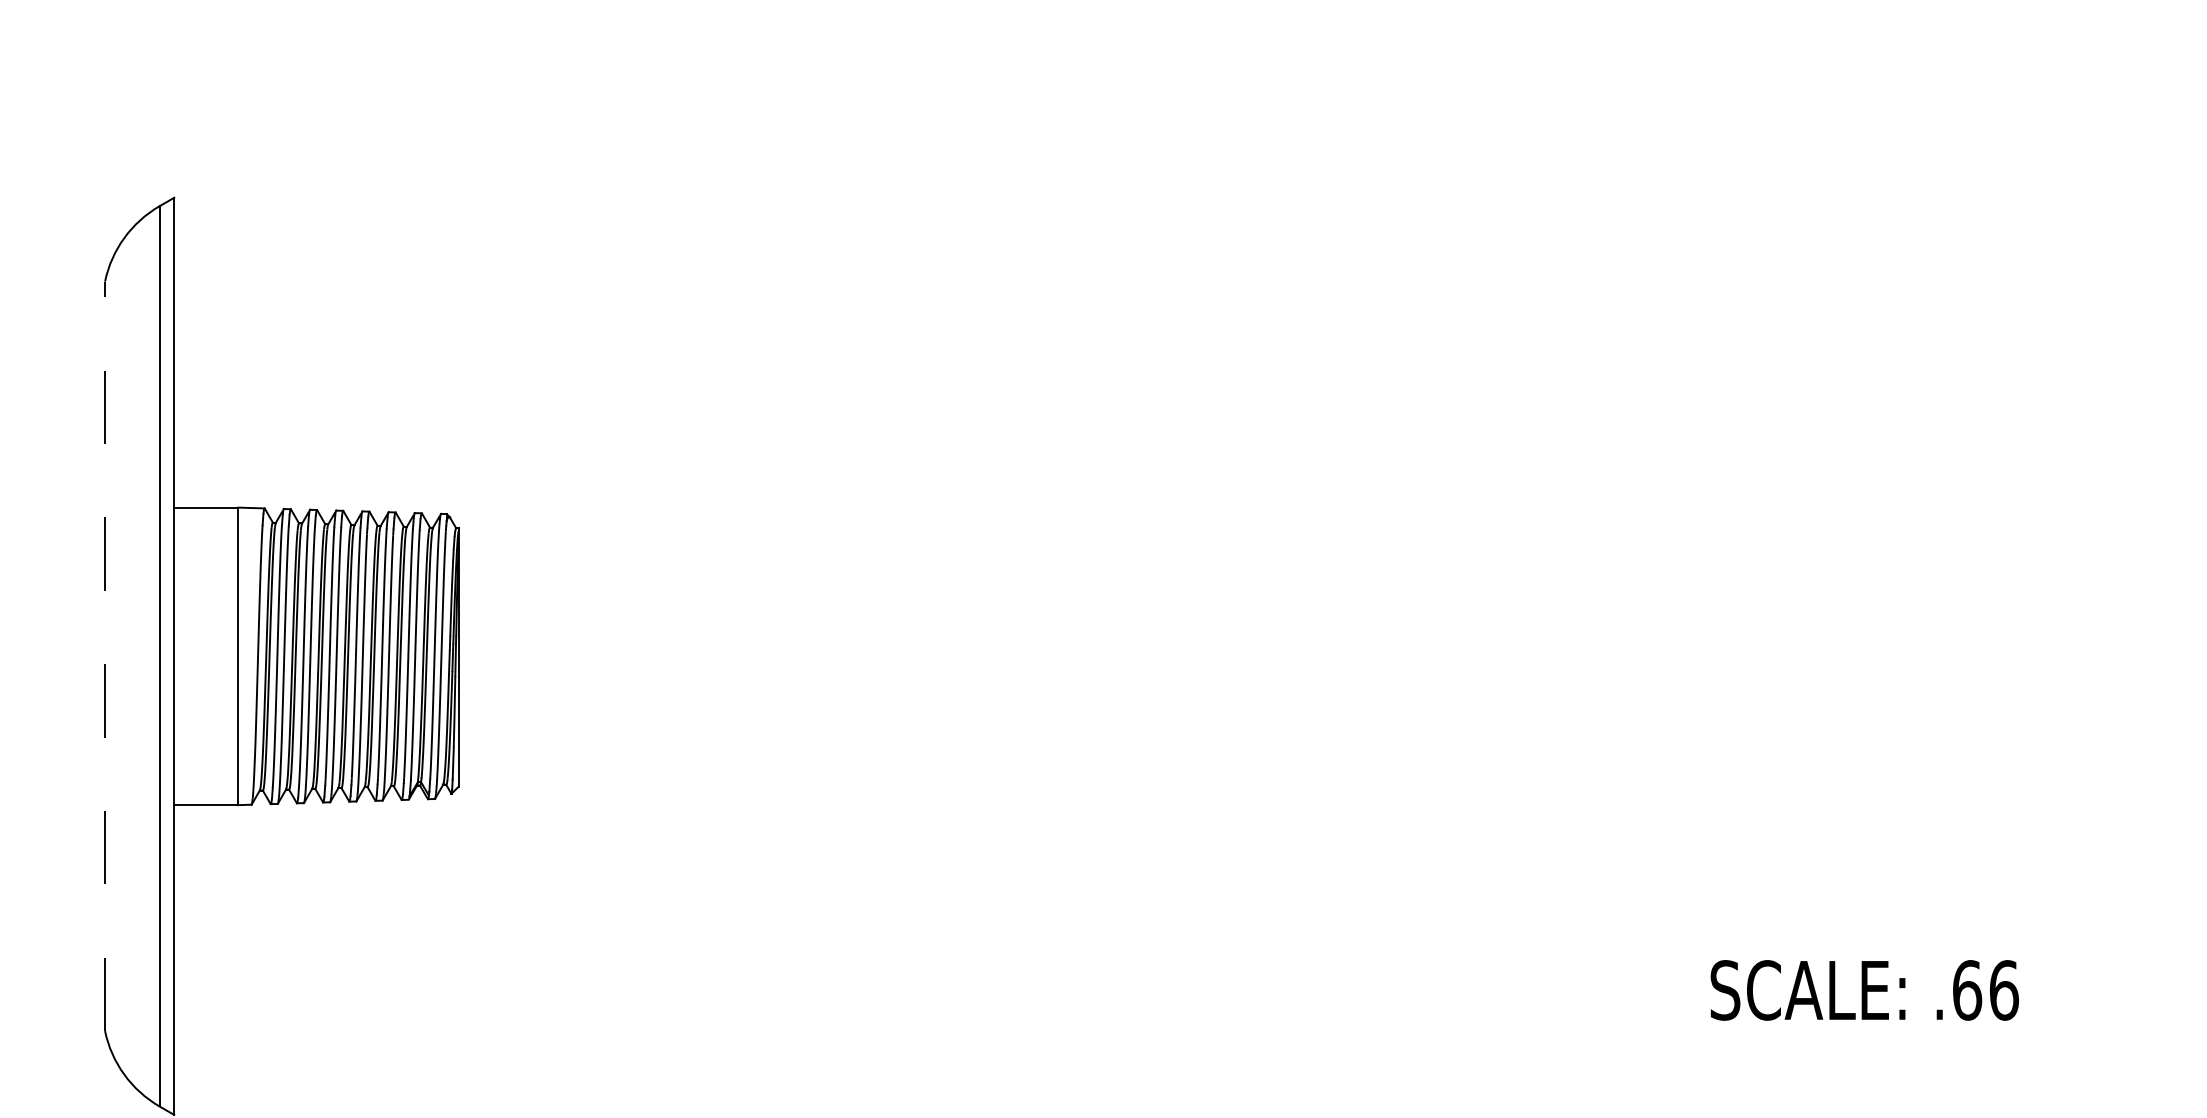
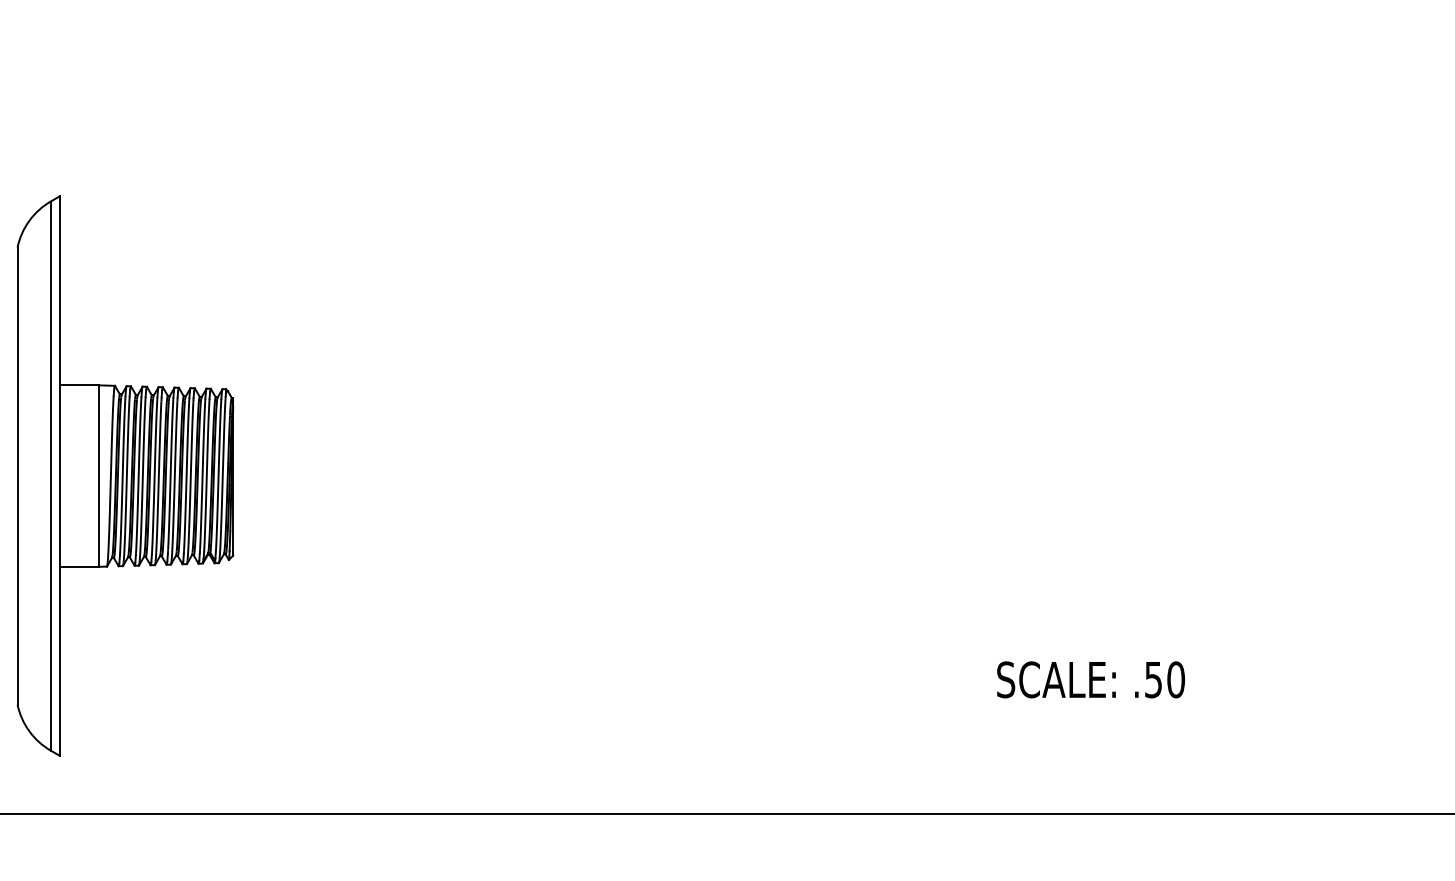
line: (104, 657) -> (17, 476), dashed -> solid
text: (1986, 989) -> (1165, 679), .66 -> .50

